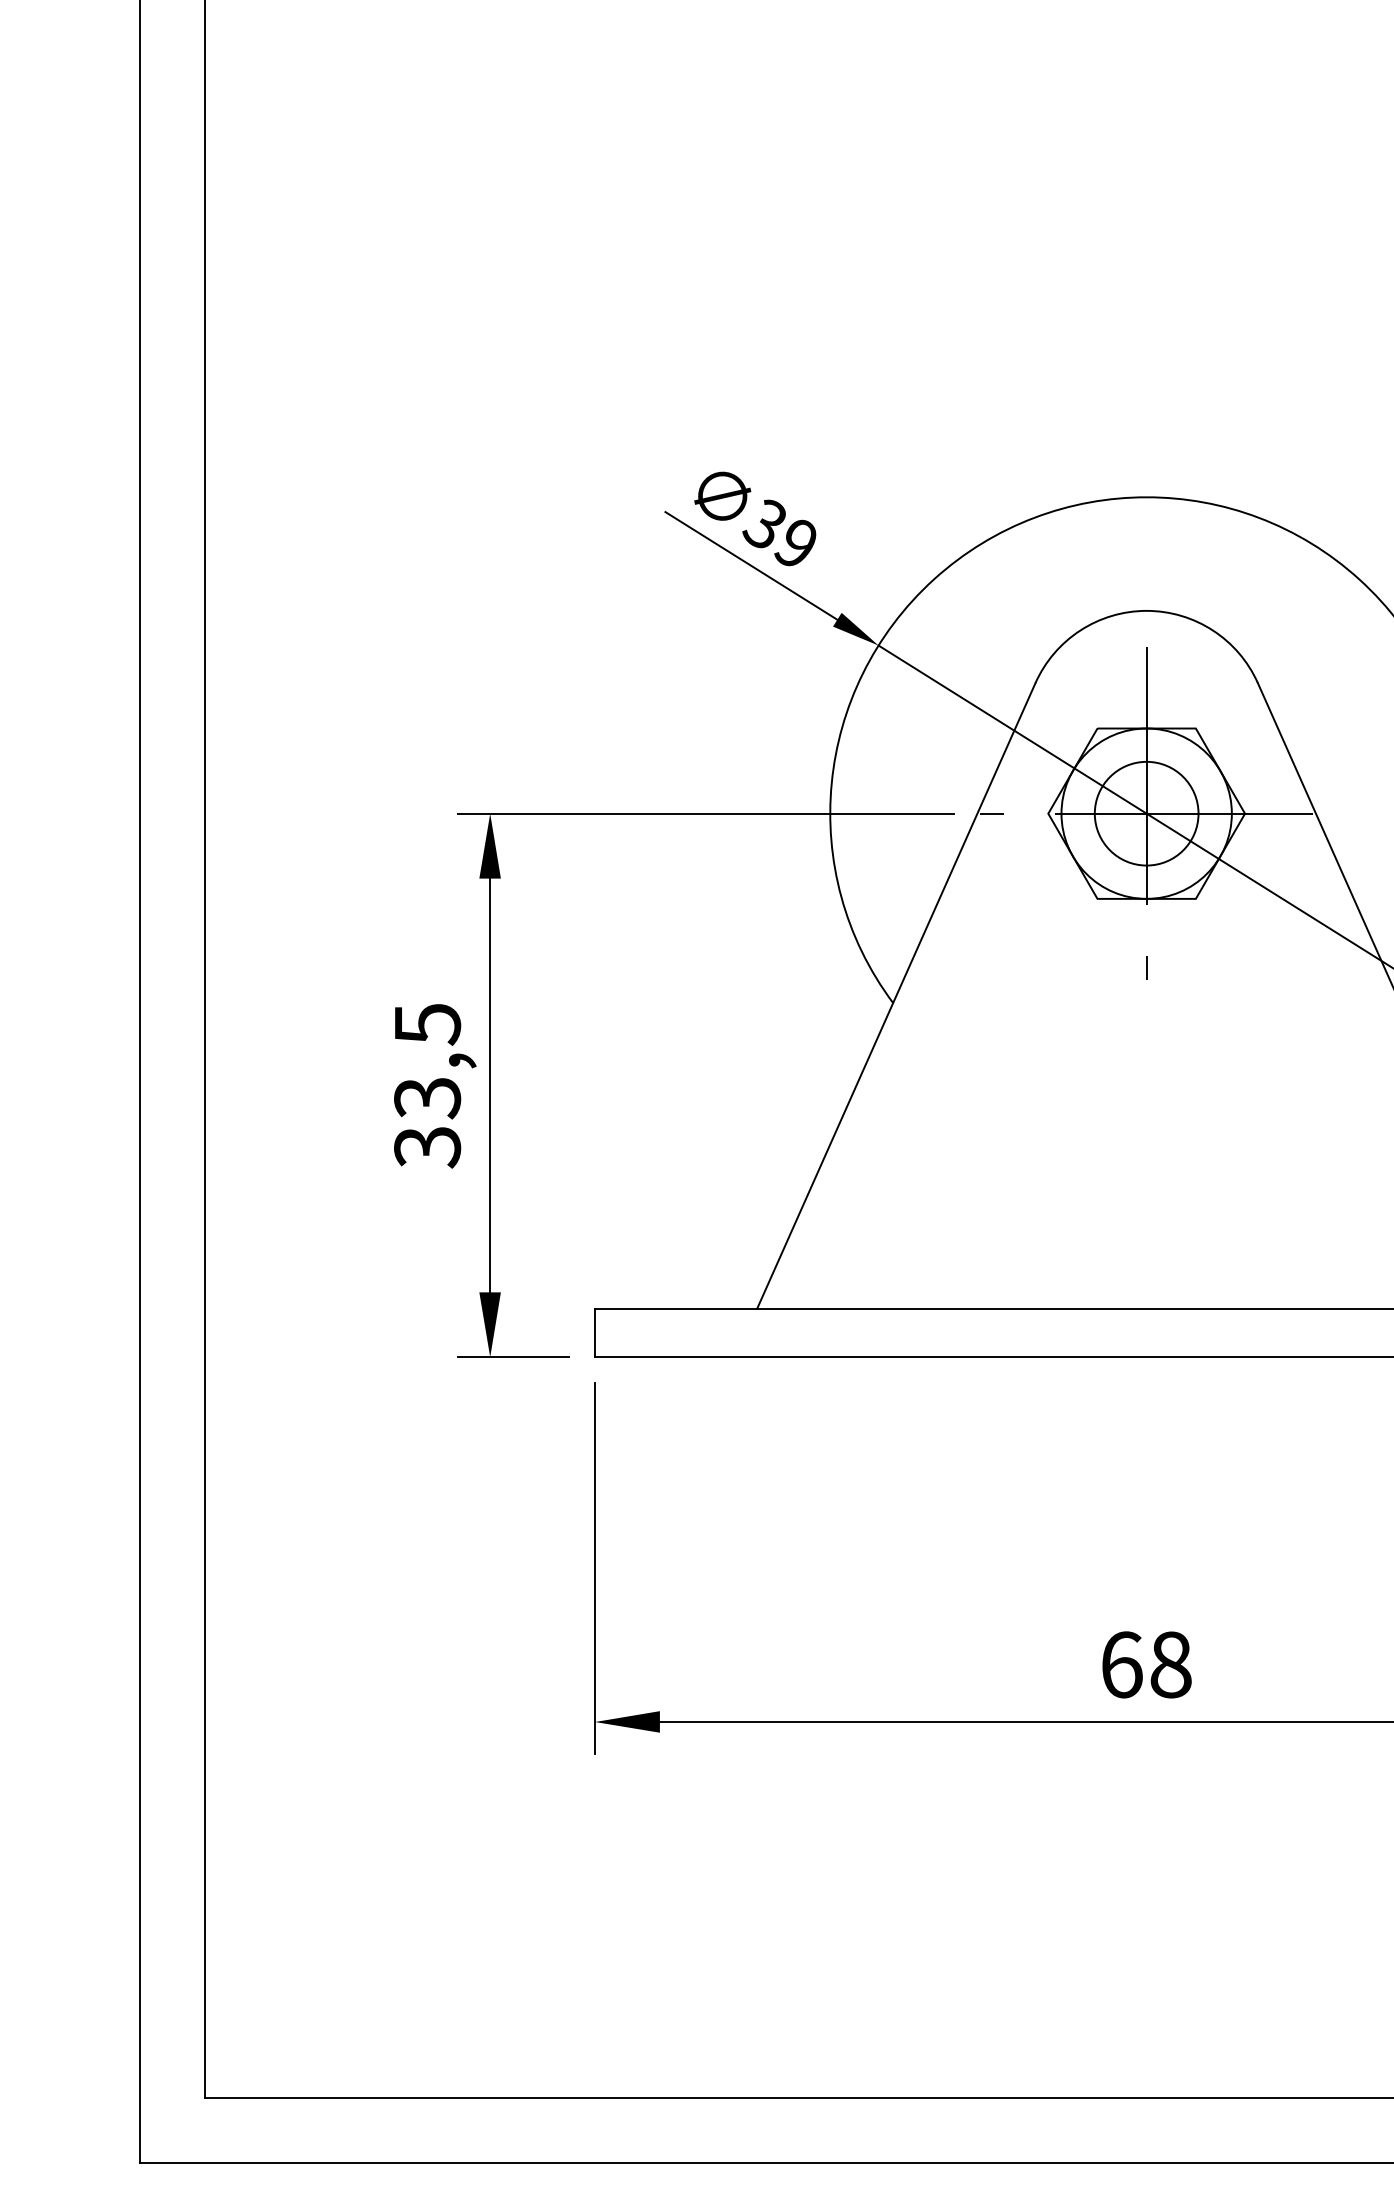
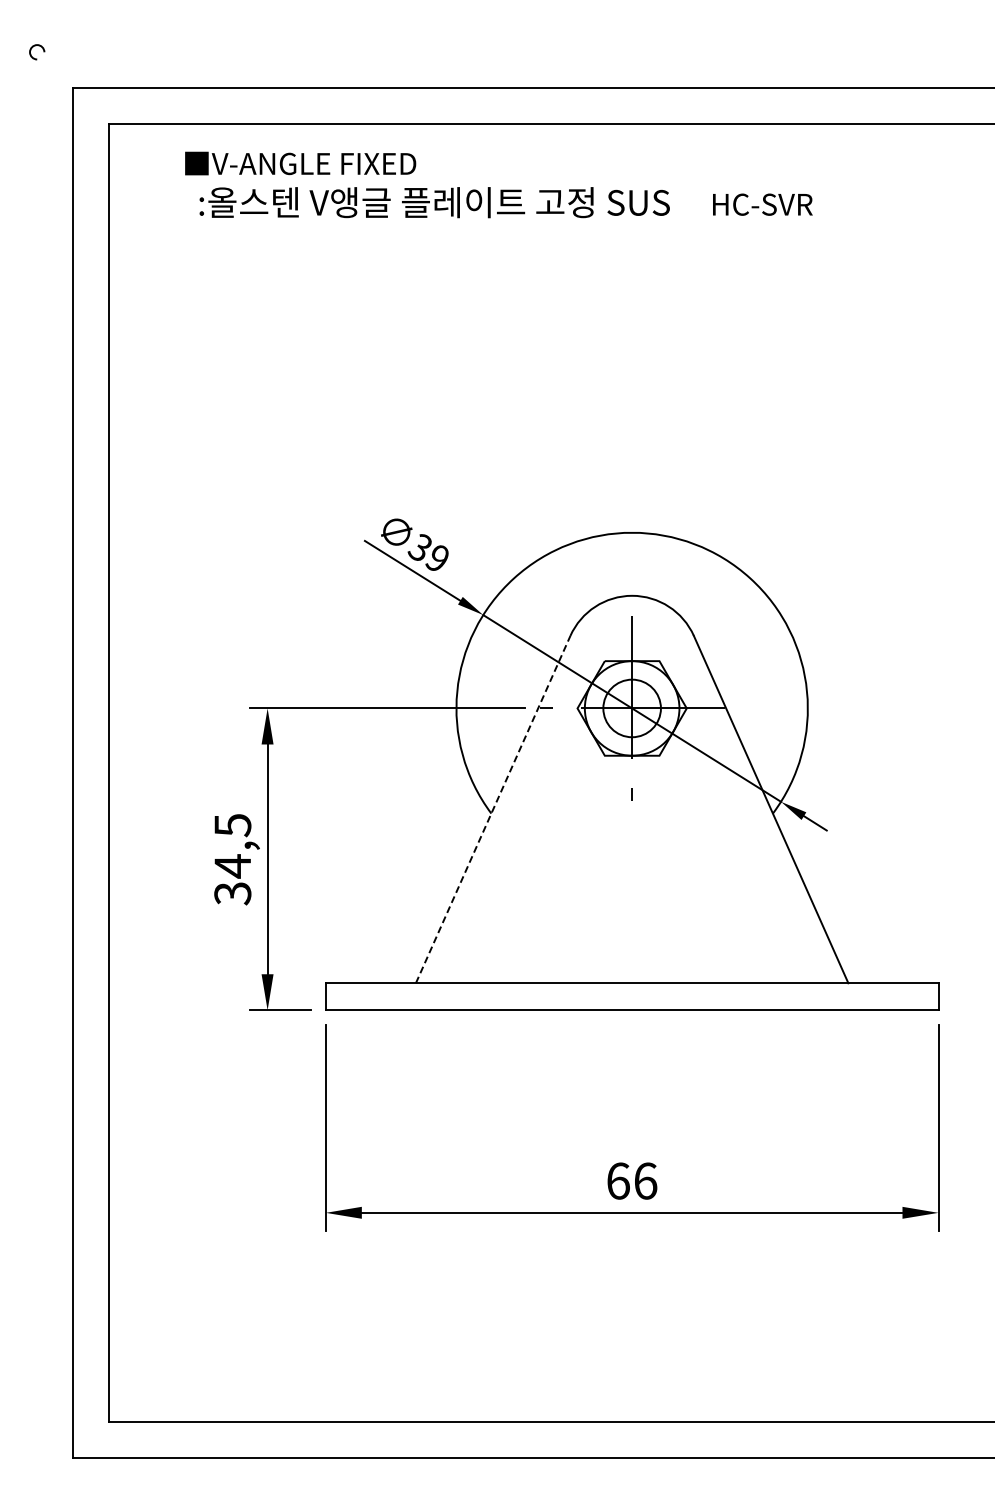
line: (896, 995) -> (493, 809), solid -> dashed
text: (426, 1098) -> (232, 866), 33,5 -> 34,5
text: (1170, 1663) -> (645, 1180), 68 -> 66

